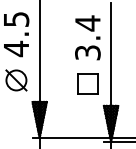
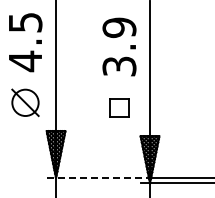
text: (87, 23) -> (119, 27), 3.4 -> 3.9
part: (87, 84) -> (119, 107), size x0.7
line: (71, 137) -> (98, 178), solid -> dashed

